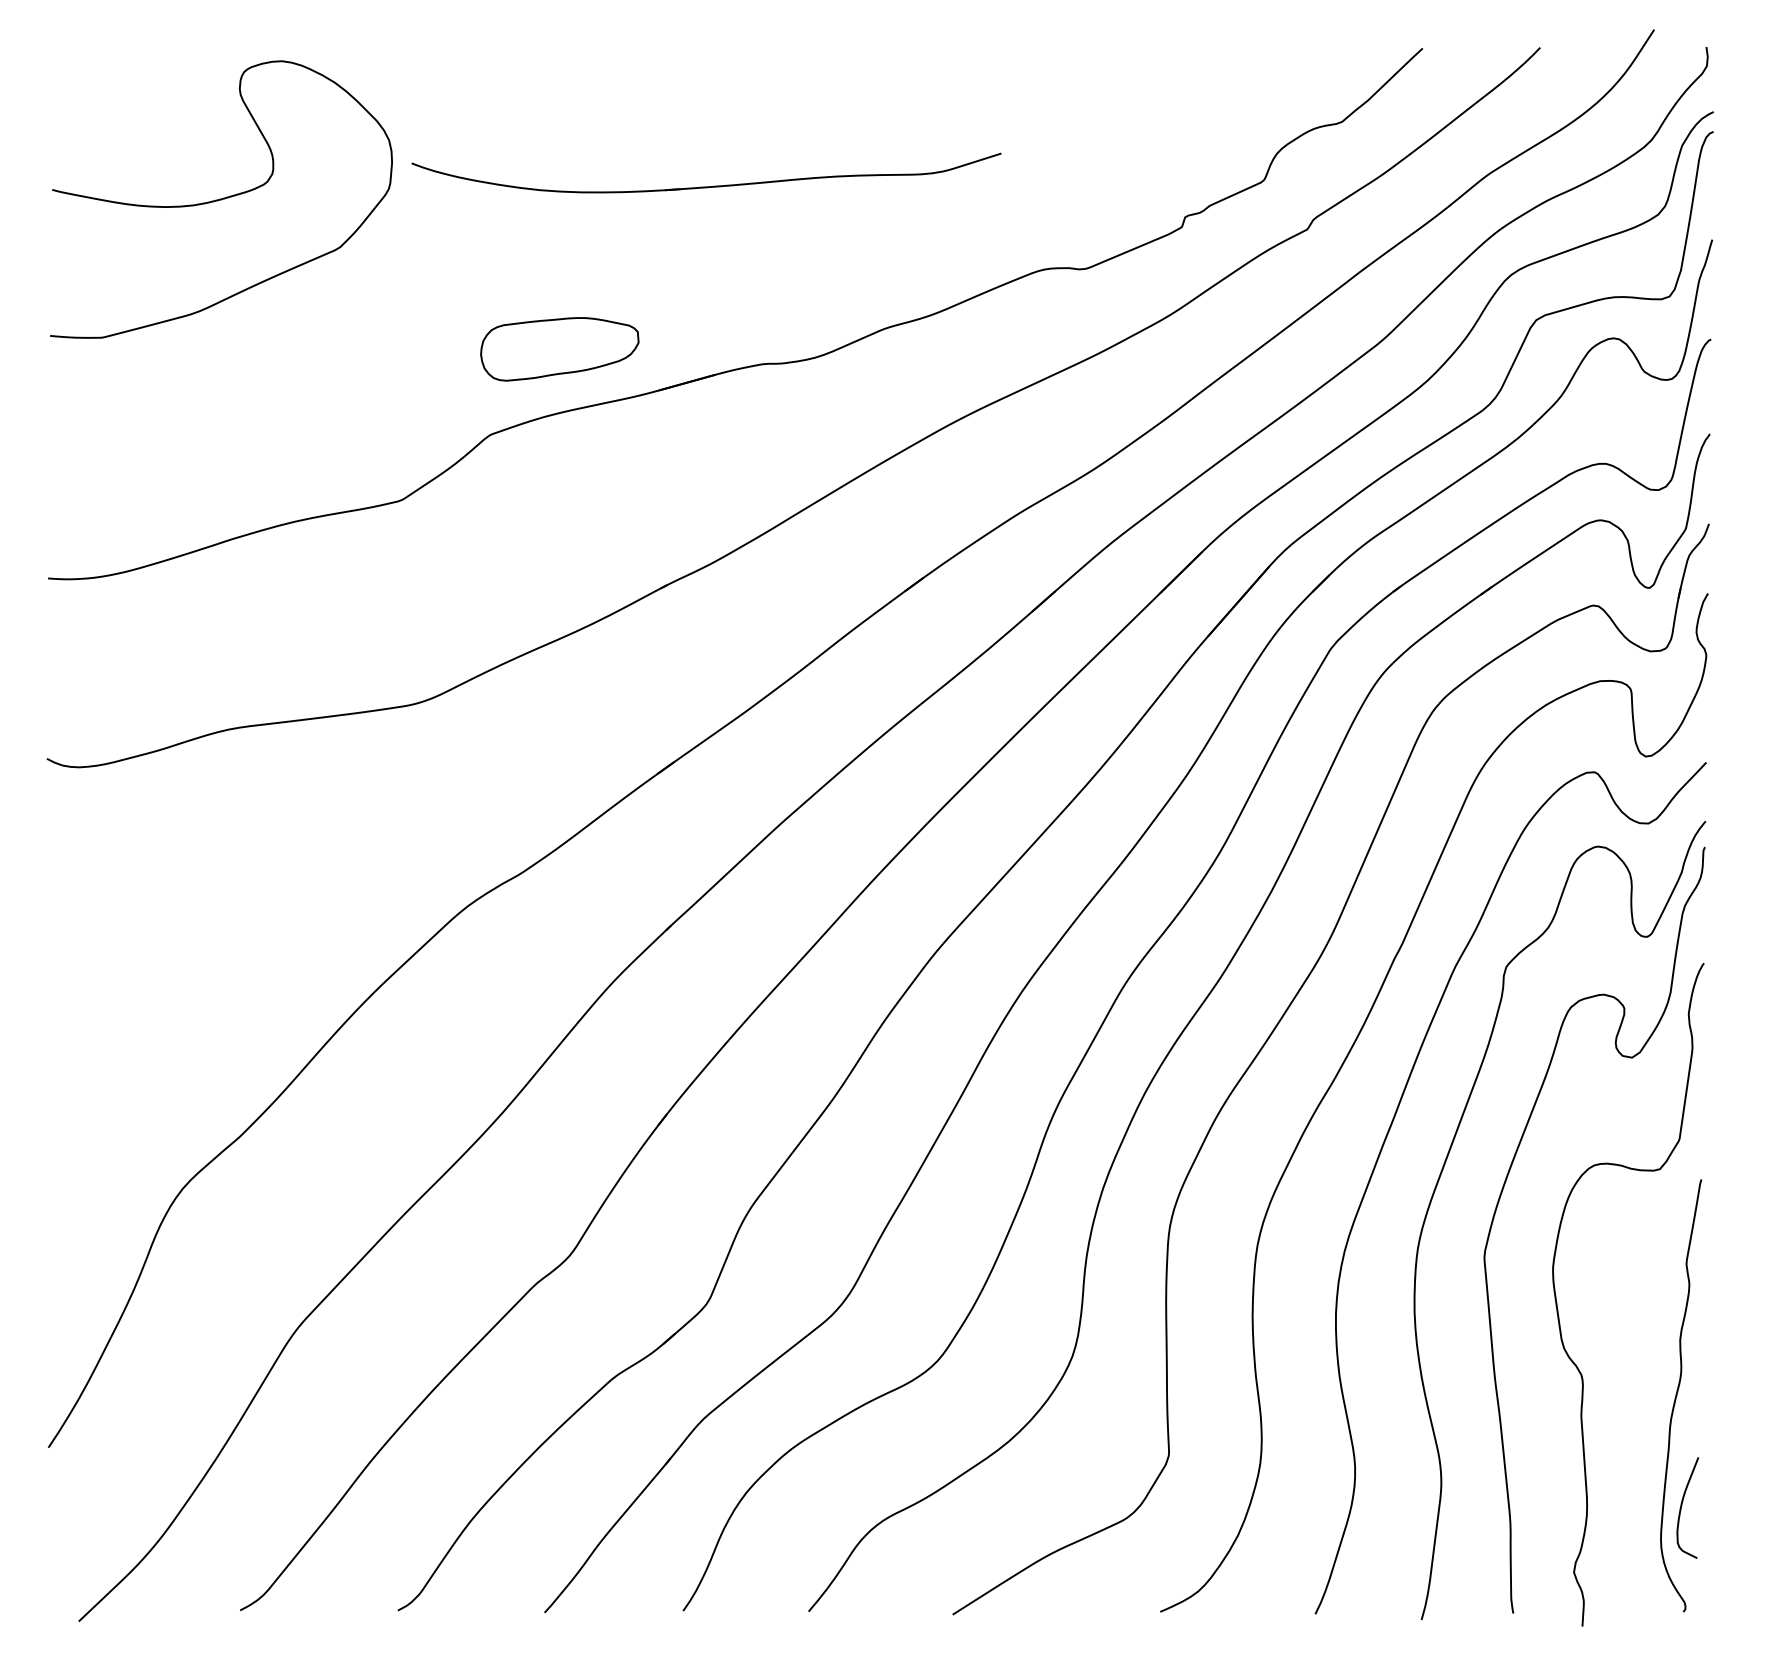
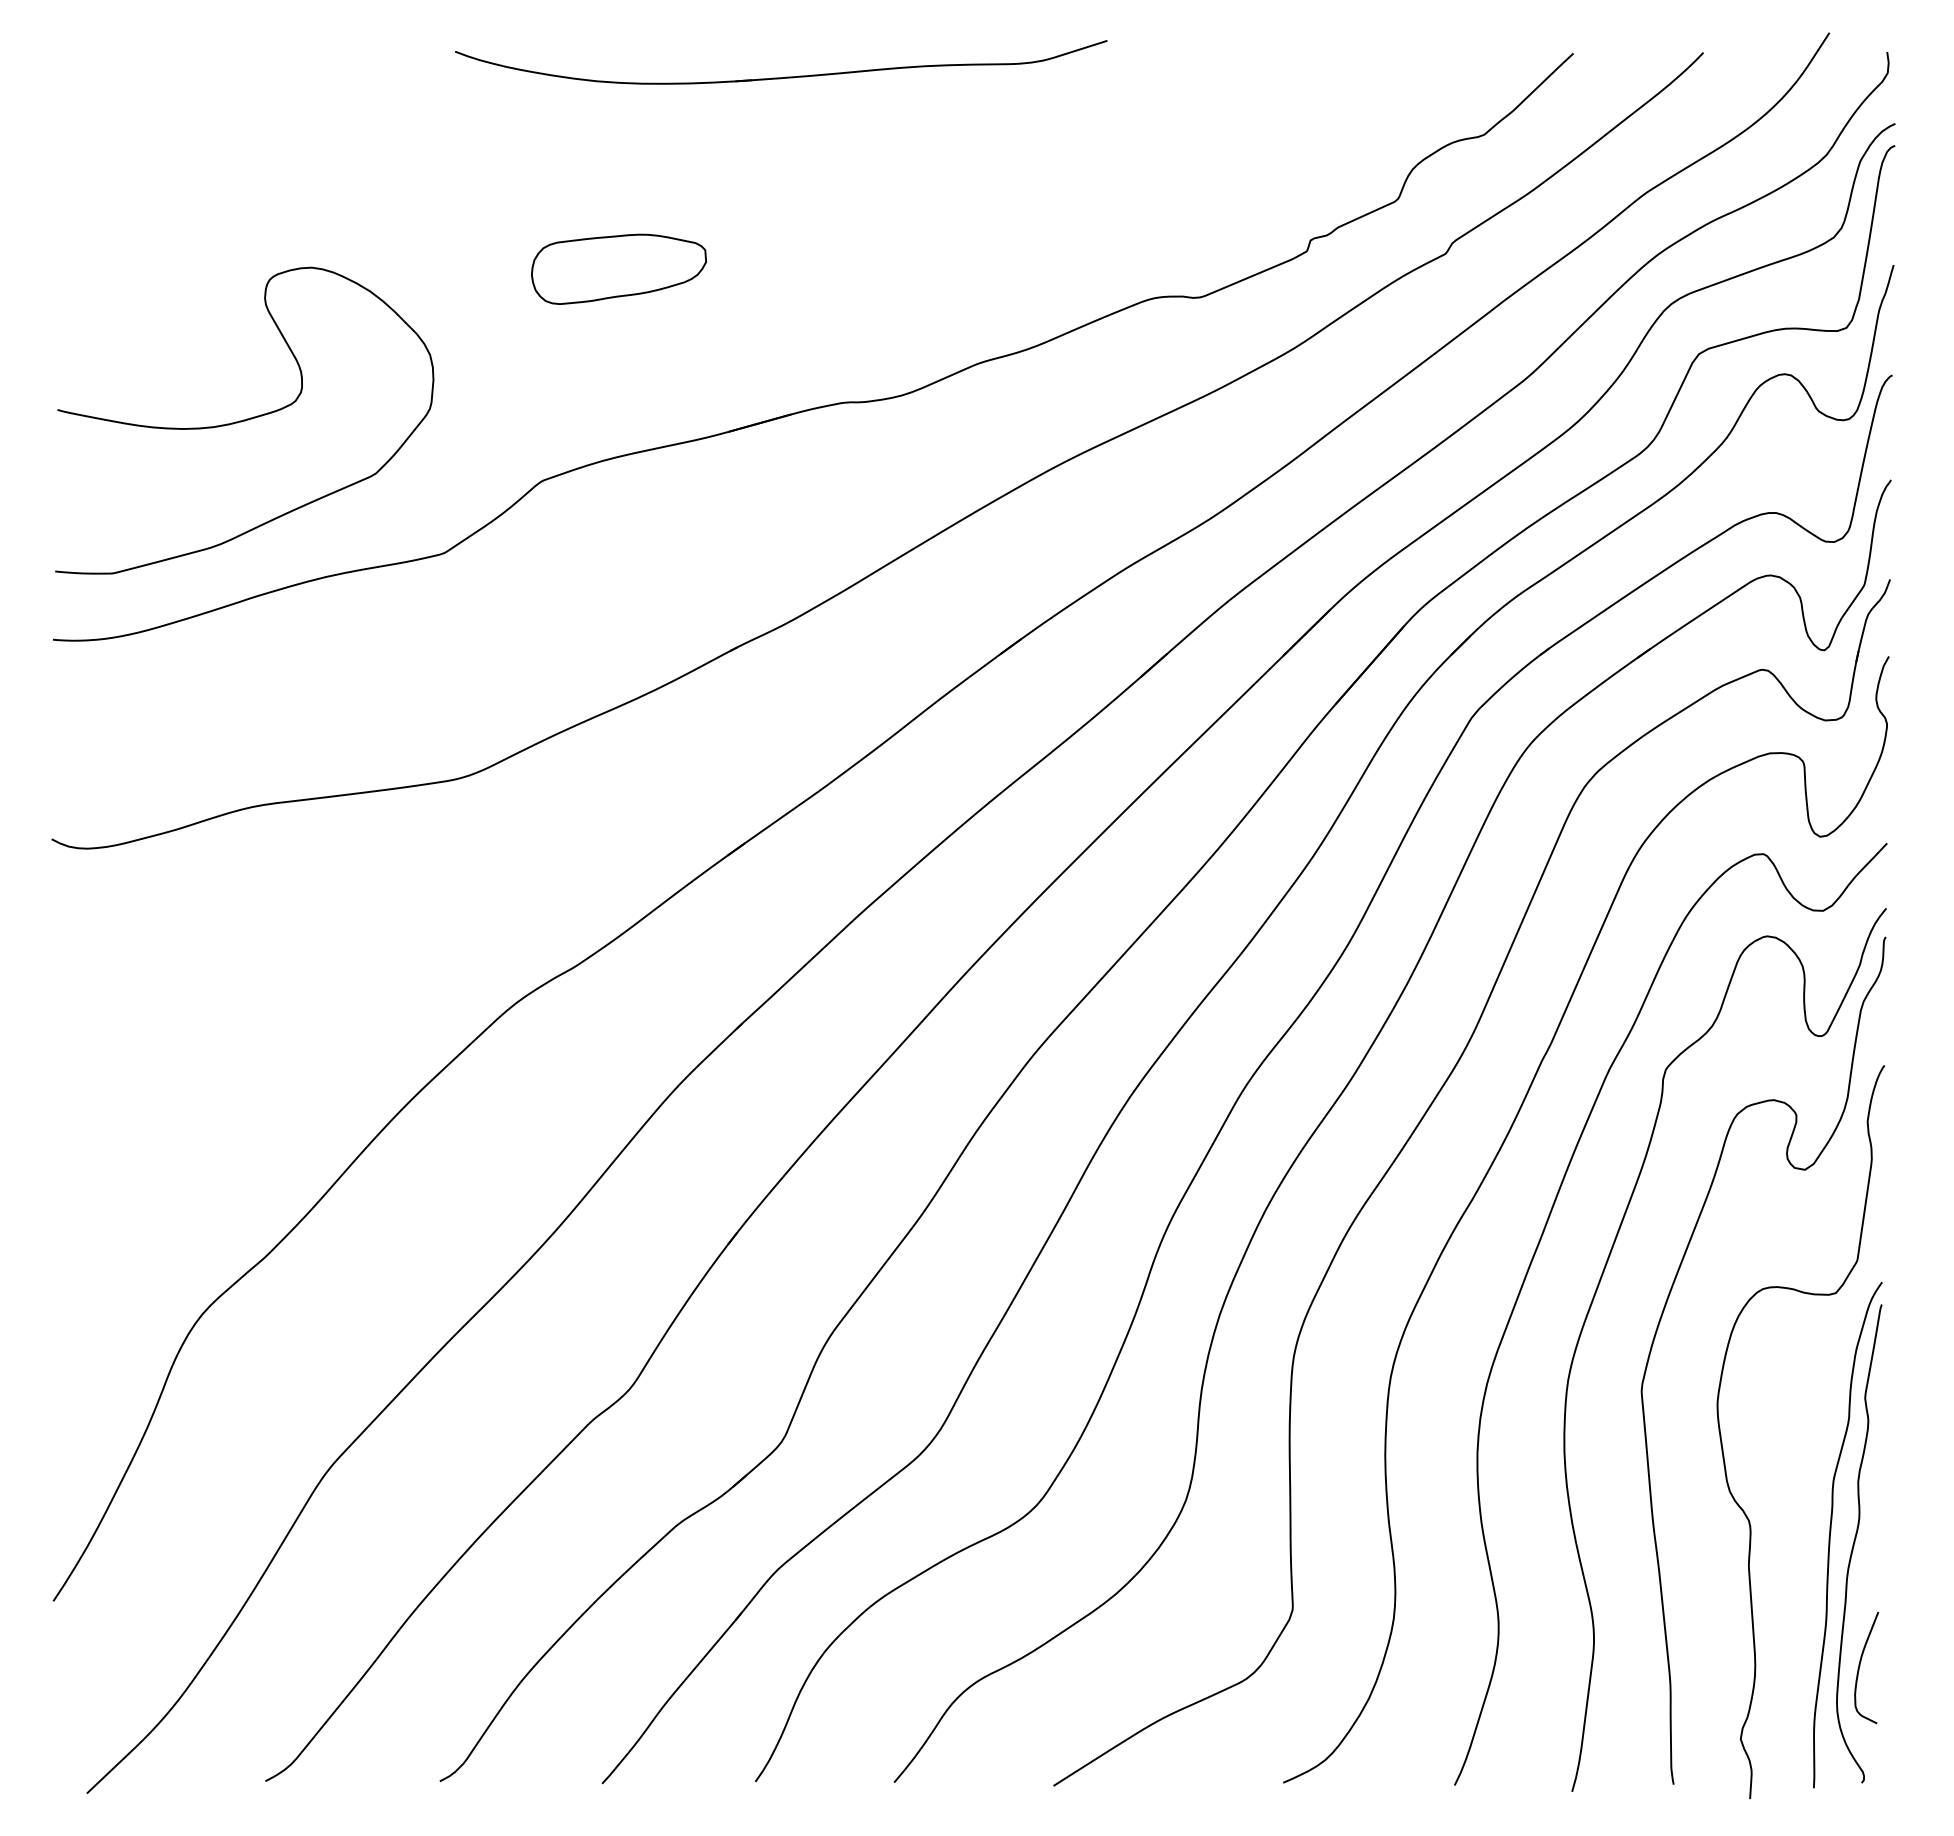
part: (711, 185) -> (786, 76), moved
curve: (221, 199) -> (244, 420), moved
part: (559, 348) -> (618, 268), moved
curve: (1656, 1385) -> (1831, 1532), added

